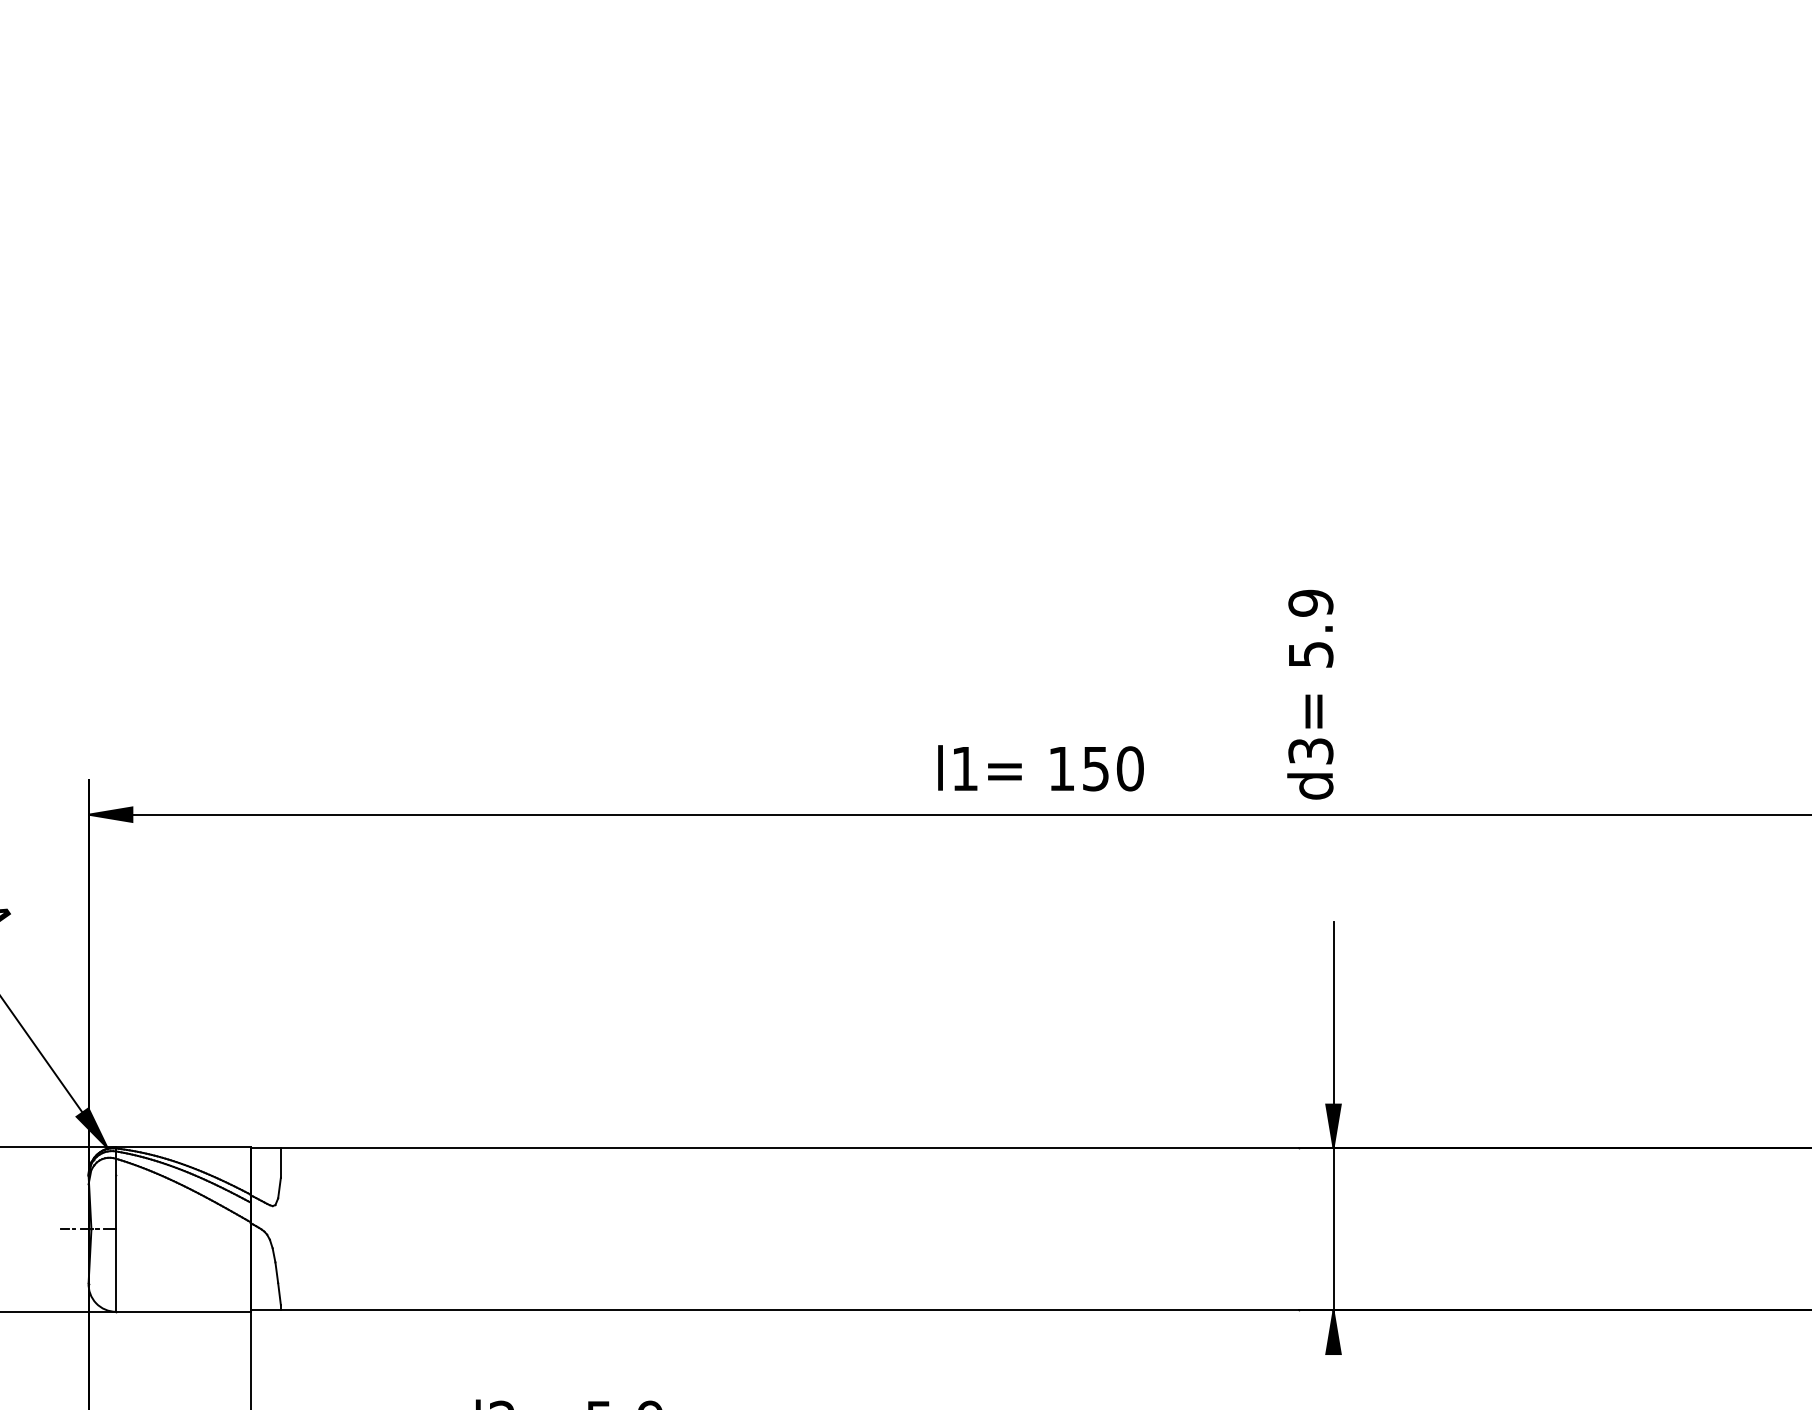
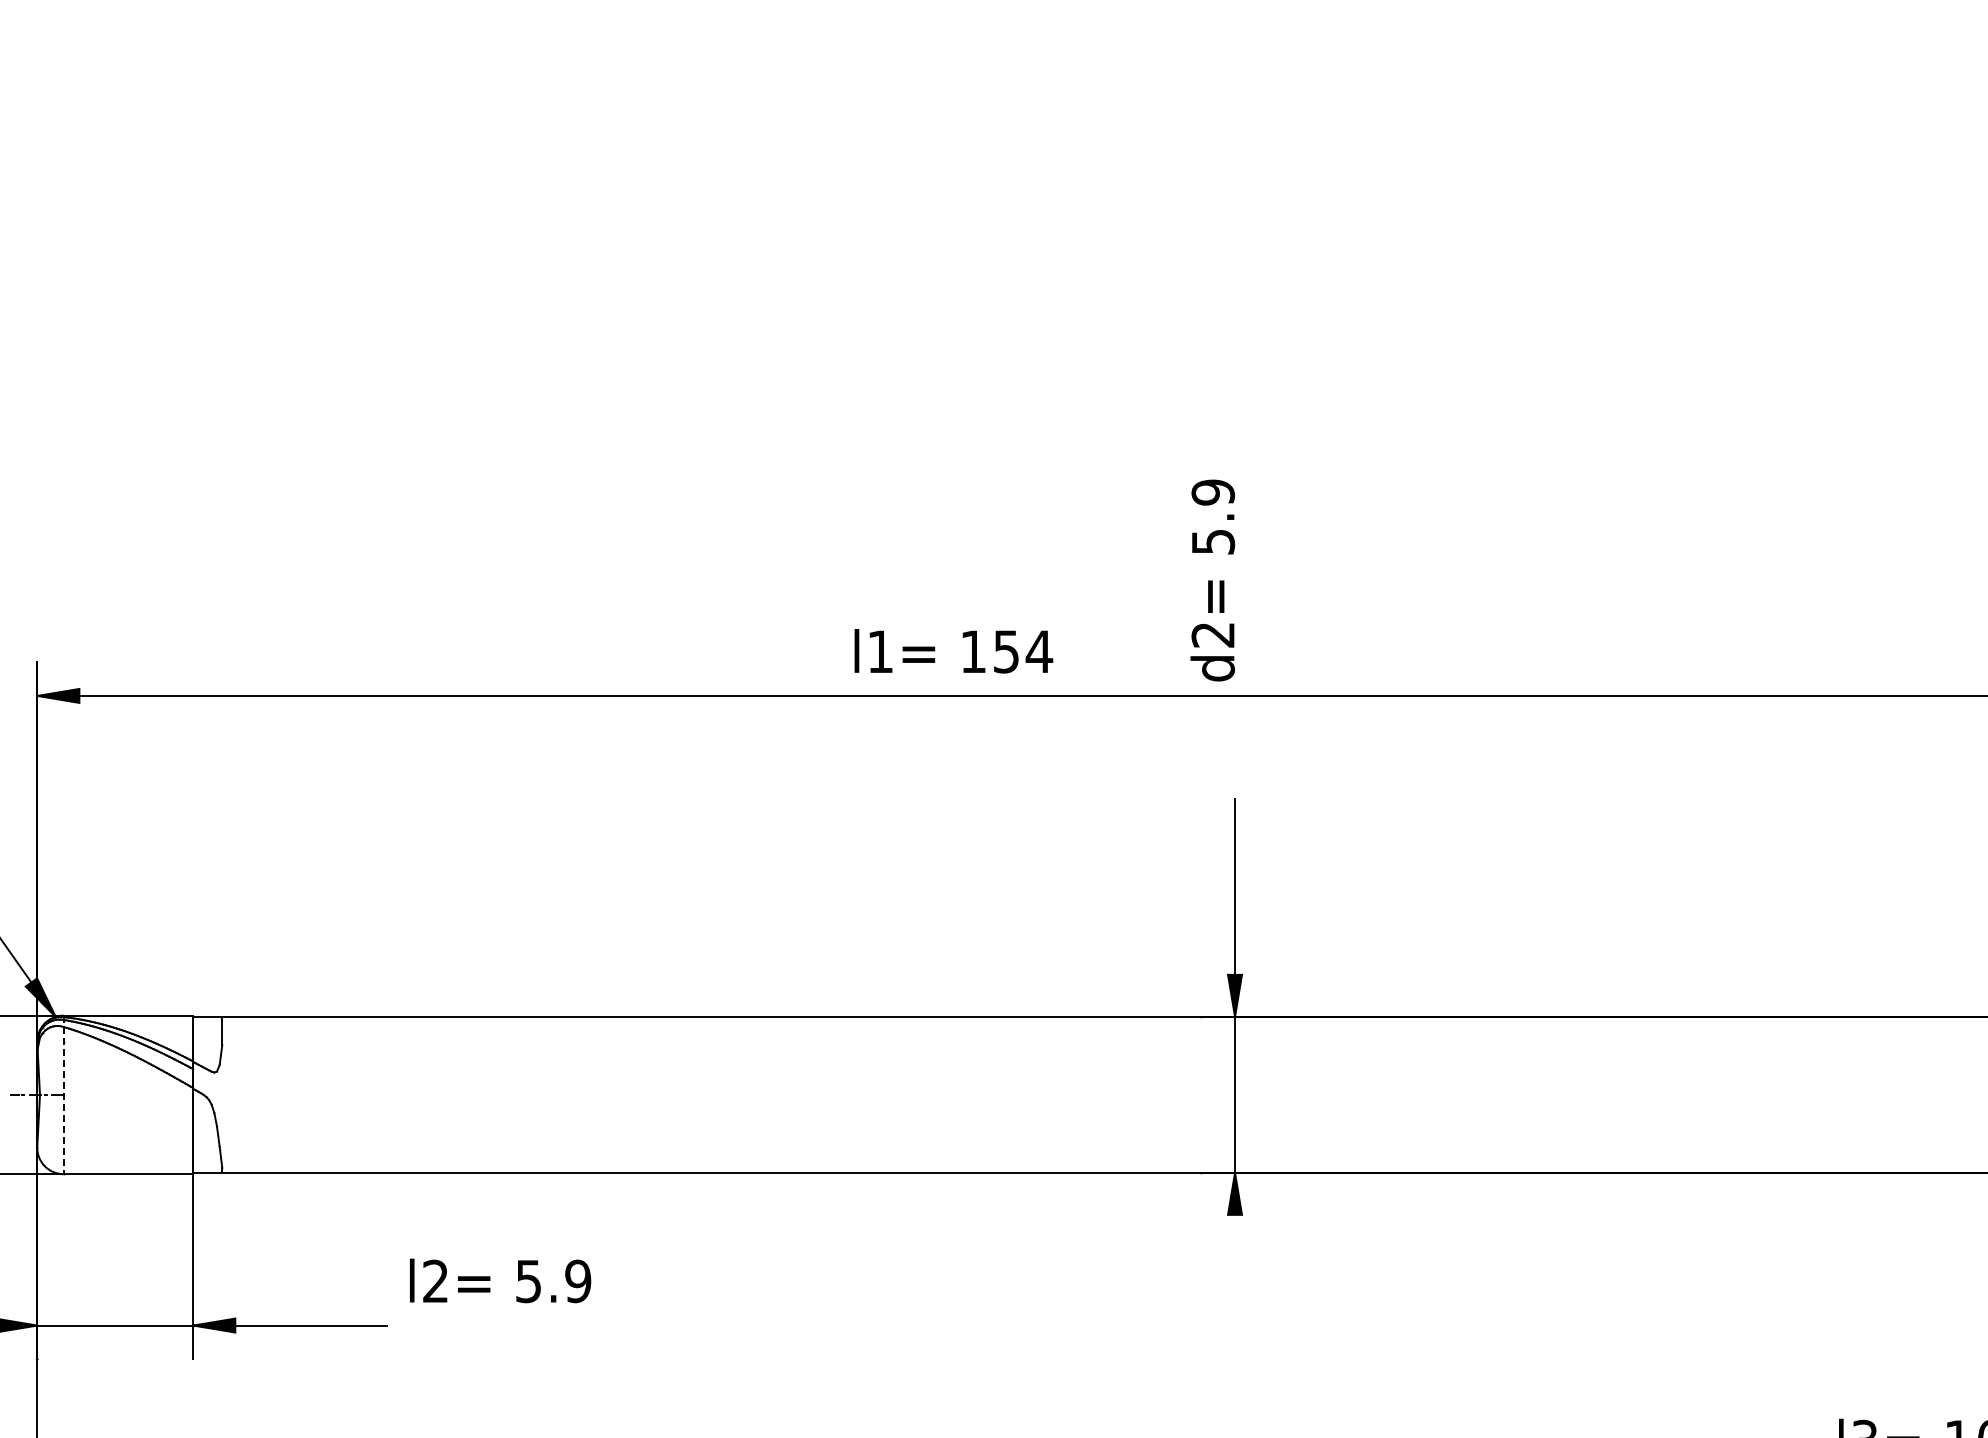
text: (1311, 750) -> (1213, 634), d3= -> d2=
text: (1130, 768) -> (1039, 651), 150 -> 154
line: (115, 1230) -> (63, 1095), solid -> dashed

